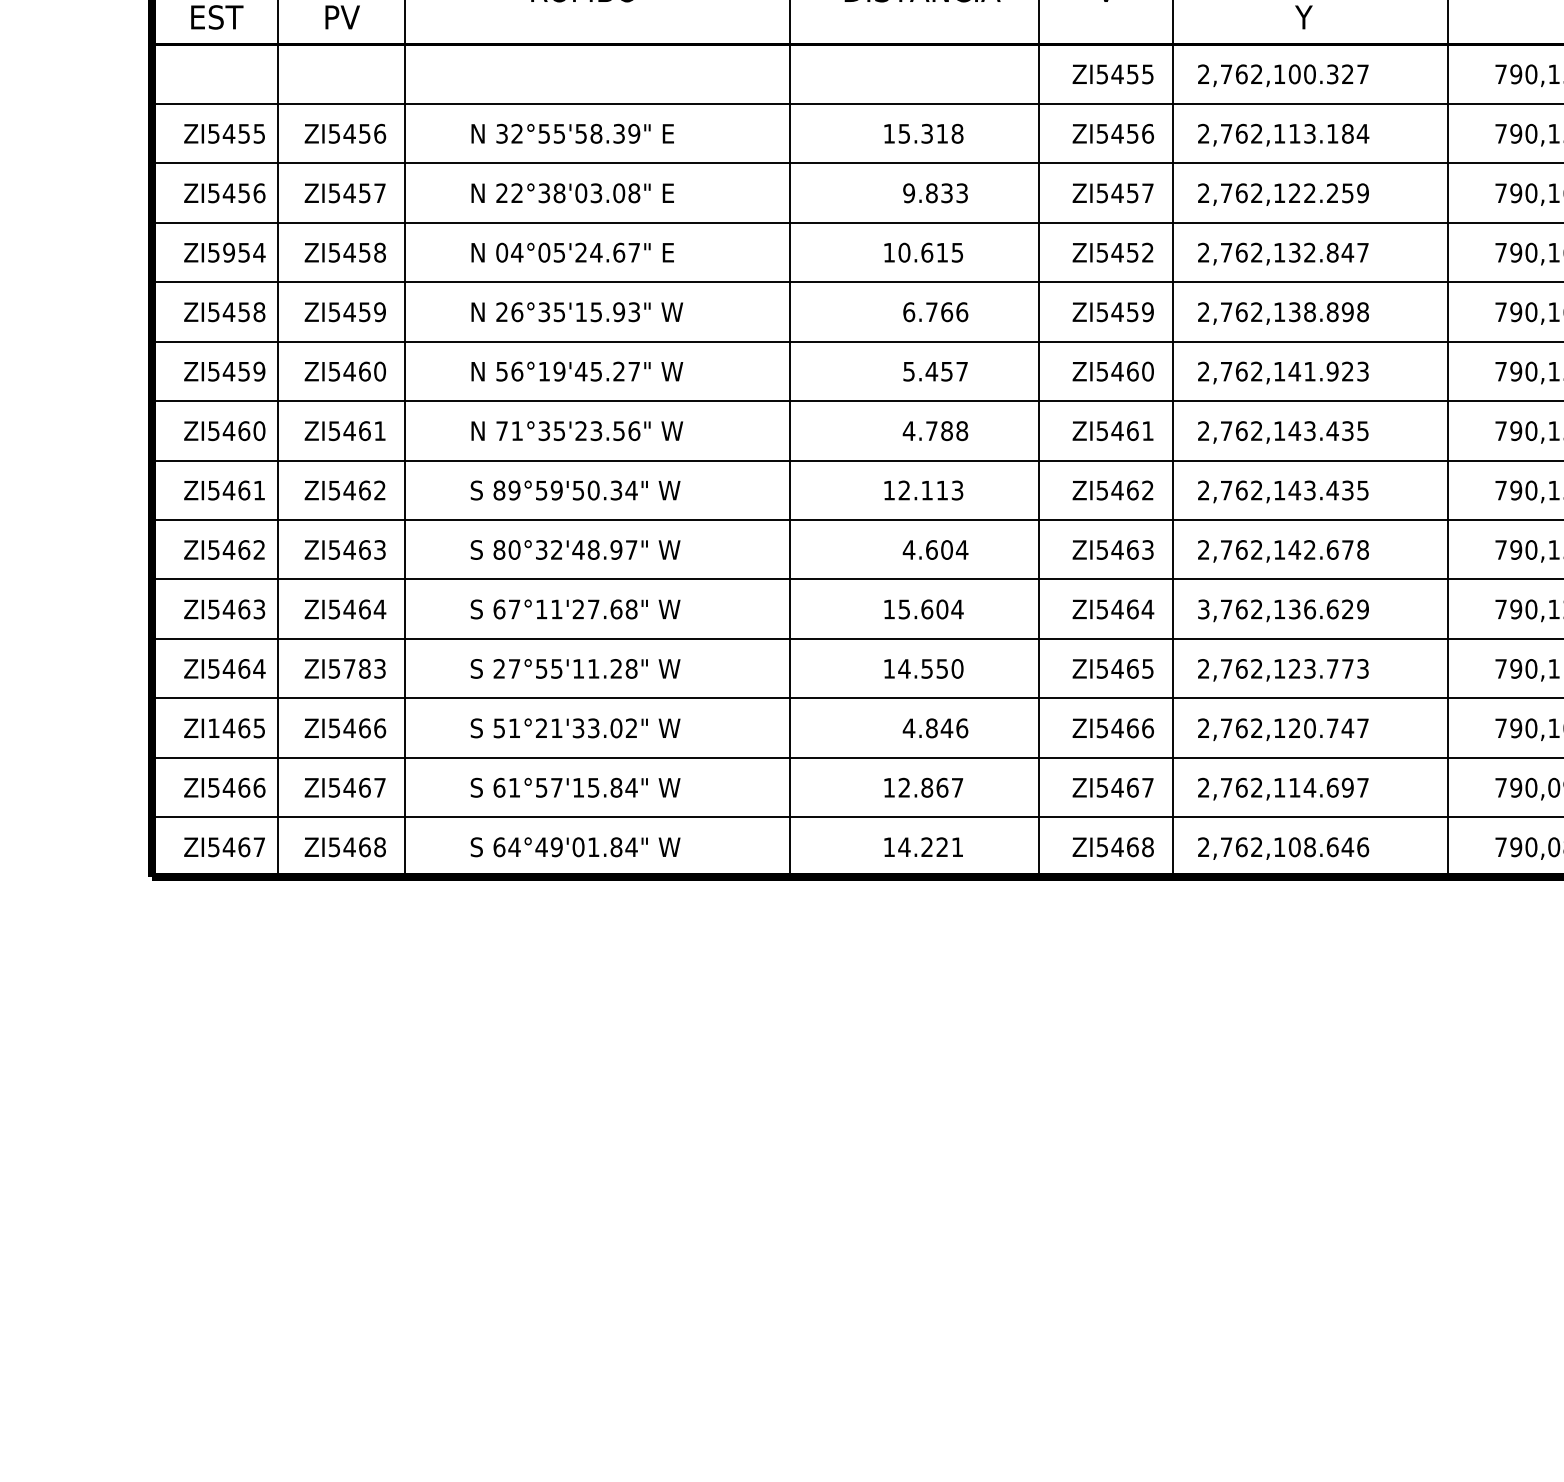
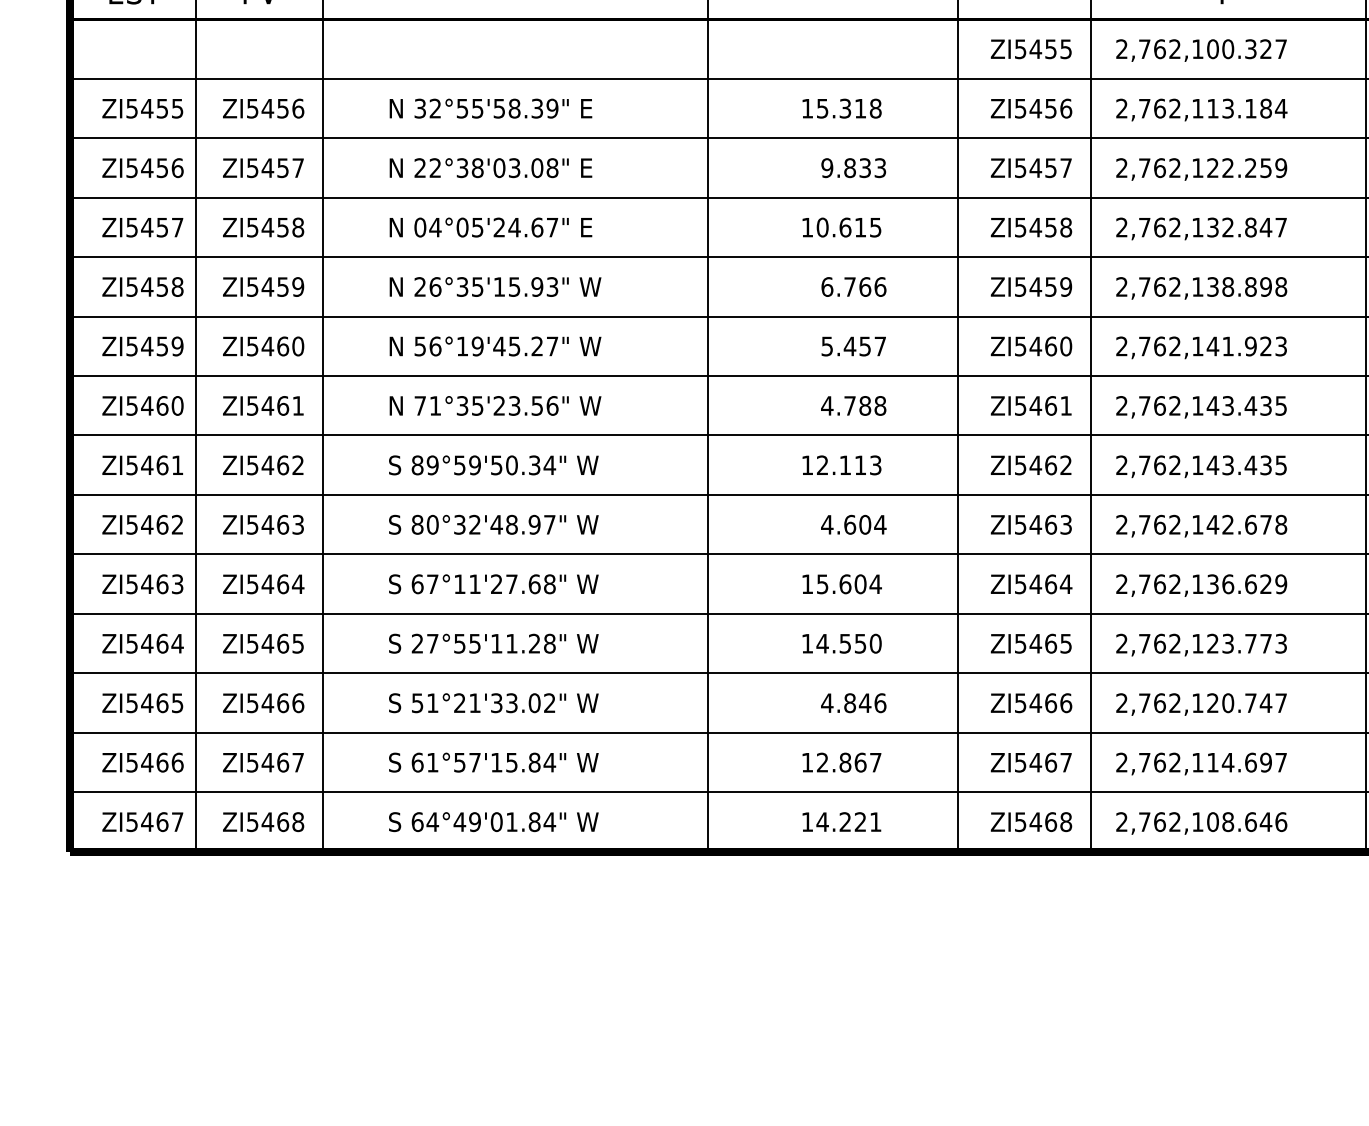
text: (243, 252) -> (161, 227), ZI5954 -> ZI5457
text: (1147, 252) -> (1065, 227), ZI5452 -> ZI5458
text: (1203, 609) -> (1121, 584), 3,762,136.629 -> 2,762,136.629
text: (364, 668) -> (282, 643), ZI5783 -> ZI5465
text: (213, 728) -> (131, 703), ZI1465 -> ZI5465

